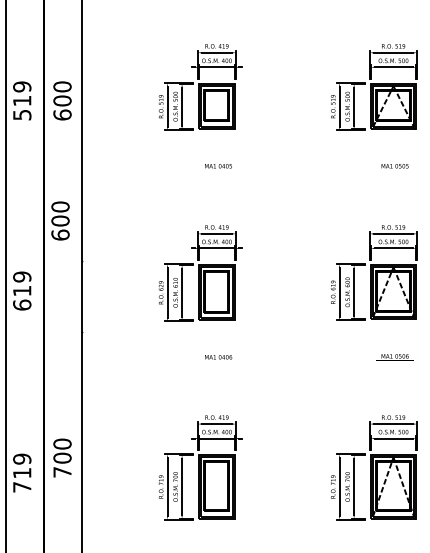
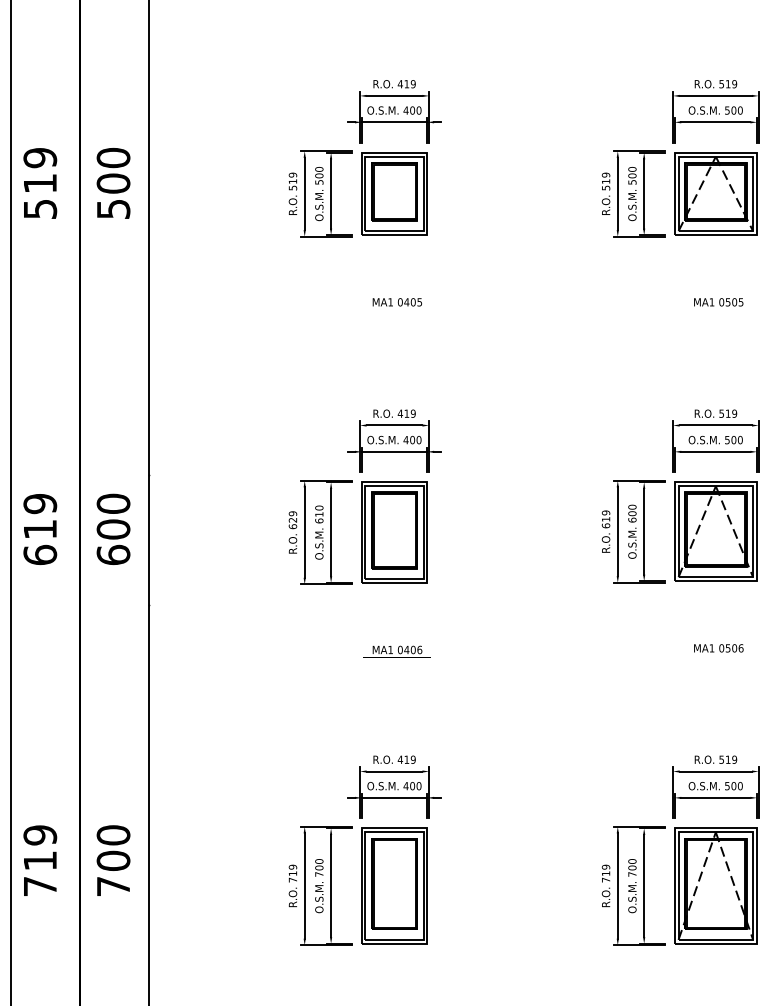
text: (62, 114) -> (113, 208), 600 -> 500
text: (60, 220) -> (113, 528), moved
text: (62, 457) -> (113, 859), moved

